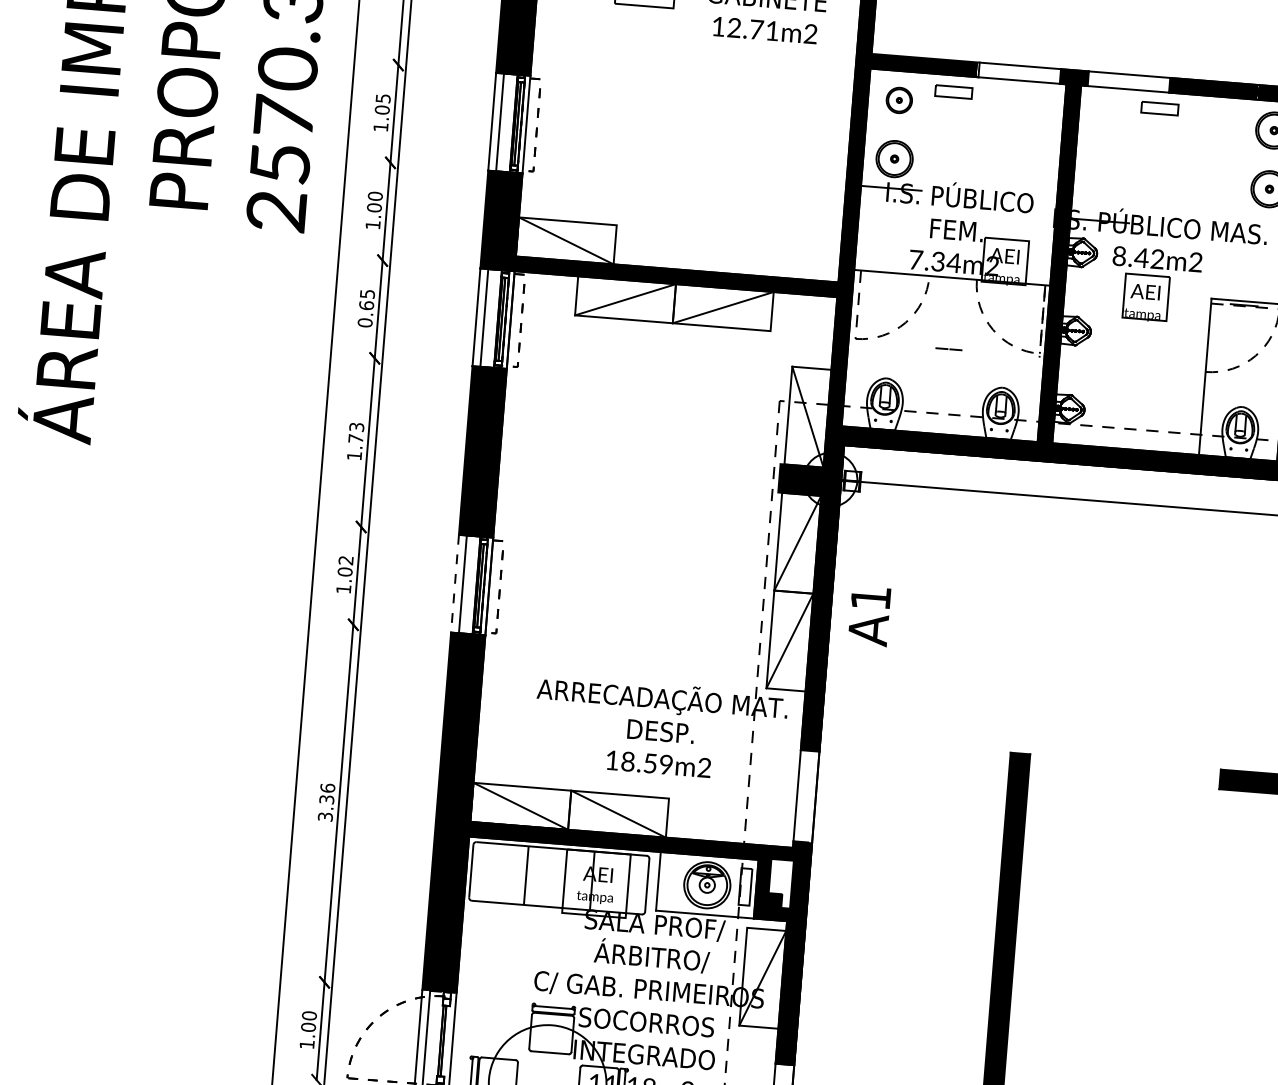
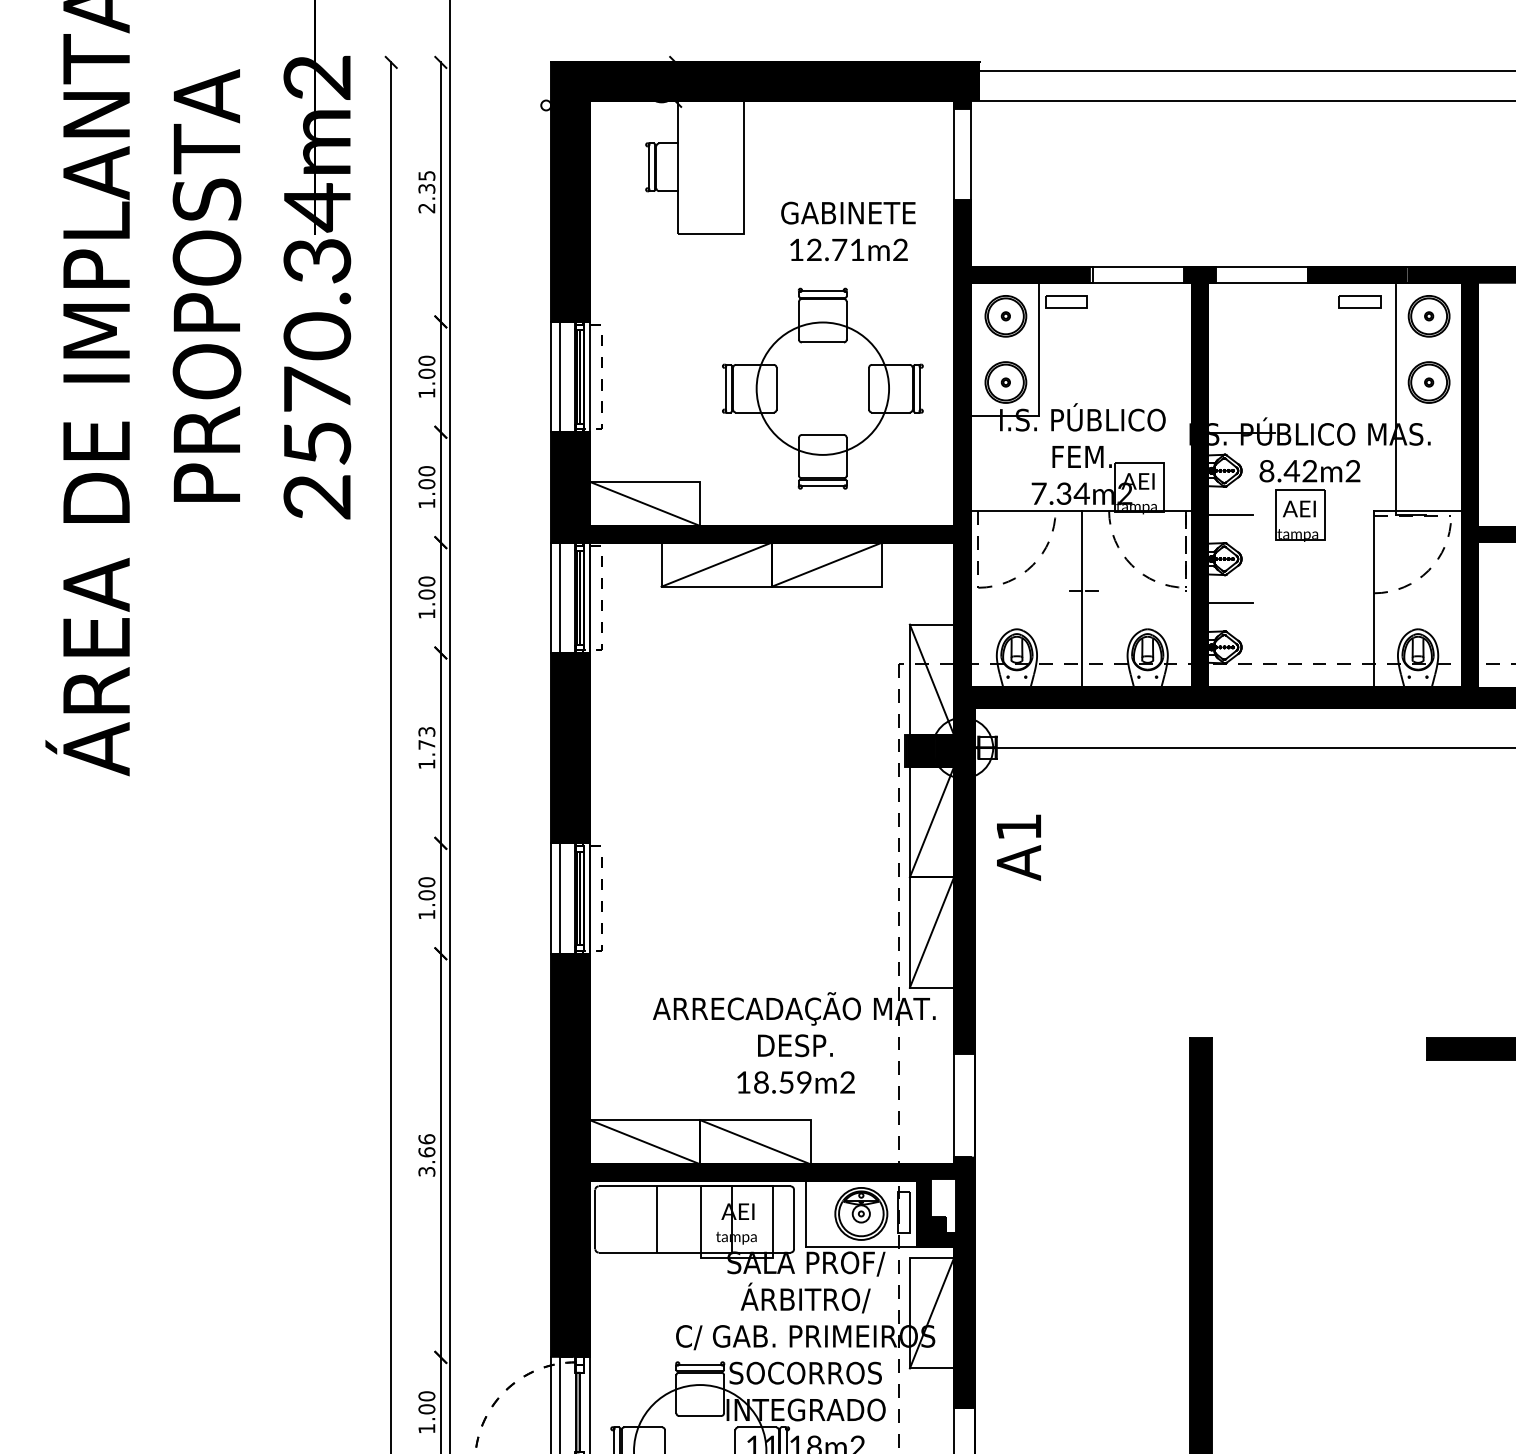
text: (382, 98) -> (426, 360), 1.05 -> 1.00
part: (898, 100) -> (1005, 316), size x1.43
part: (1159, 108) -> (1359, 301), moved
line: (926, 132) -> (1039, 349), added
part: (731, 151) -> (822, 388), added
line: (1239, 201) -> (1396, 399), added
line: (1084, 291) -> (1230, 514), added
text: (366, 308) -> (426, 597), 0.65 -> 1.00
line: (947, 355) -> (1082, 598), added
line: (1077, 370) -> (1230, 603), added
text: (345, 560) -> (426, 882), 1.02 -> 1.00
line: (455, 584) -> (551, 899), dashed -> solid
text: (869, 616) -> (1018, 847), moved
text: (326, 799) -> (426, 1152), 3.36 -> 3.66

